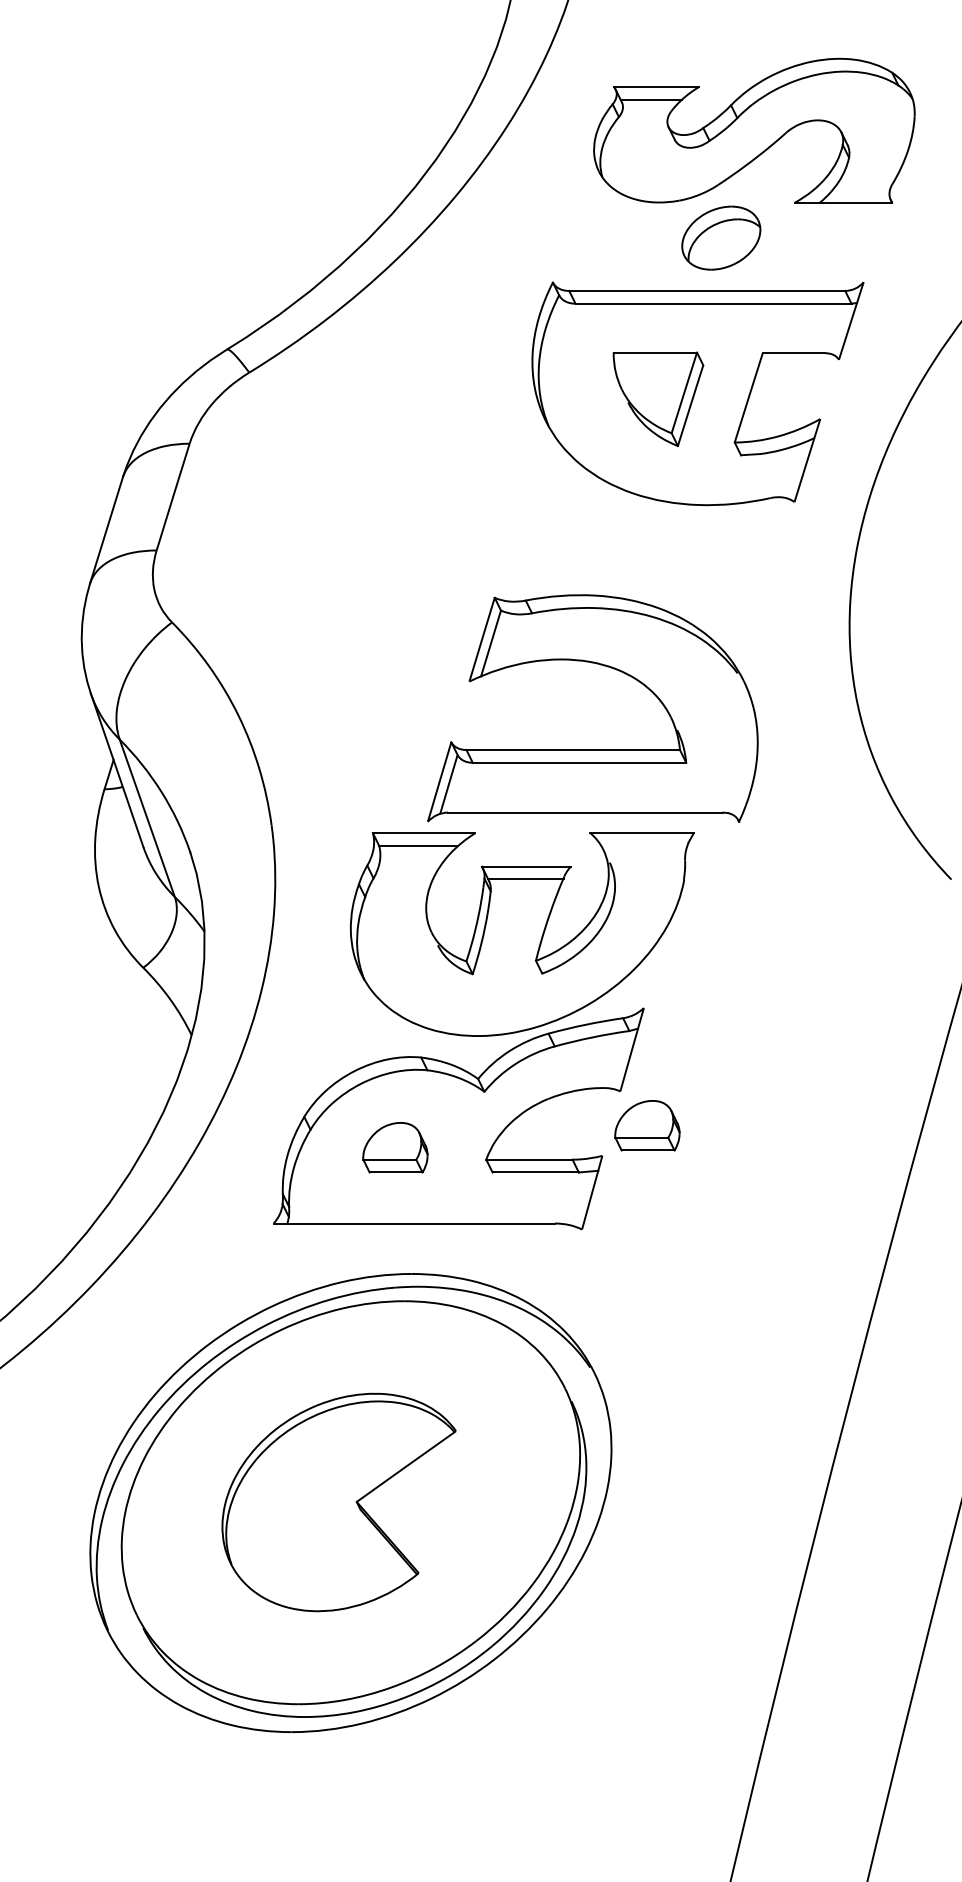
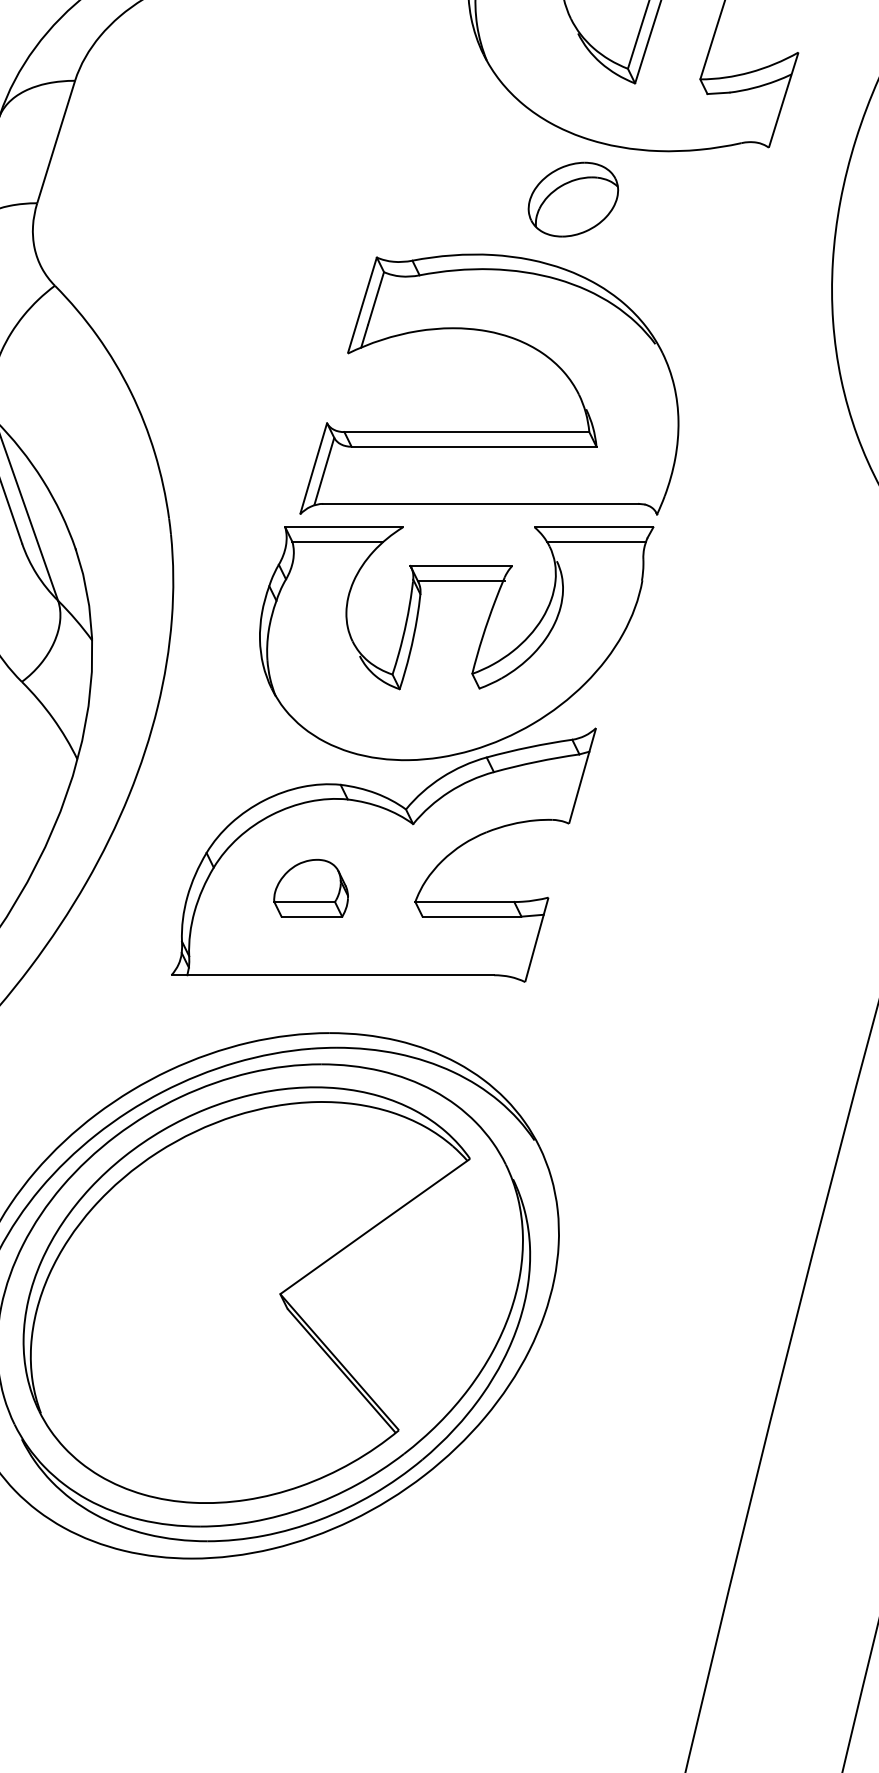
part: (623, 547) -> (572, 199), added
part: (592, 749) -> (488, 431), moved
line: (644, 845) -> (596, 541), added
part: (647, 1125) -> (600, 862), removed
part: (338, 1502) -> (245, 1295), size x1.67

